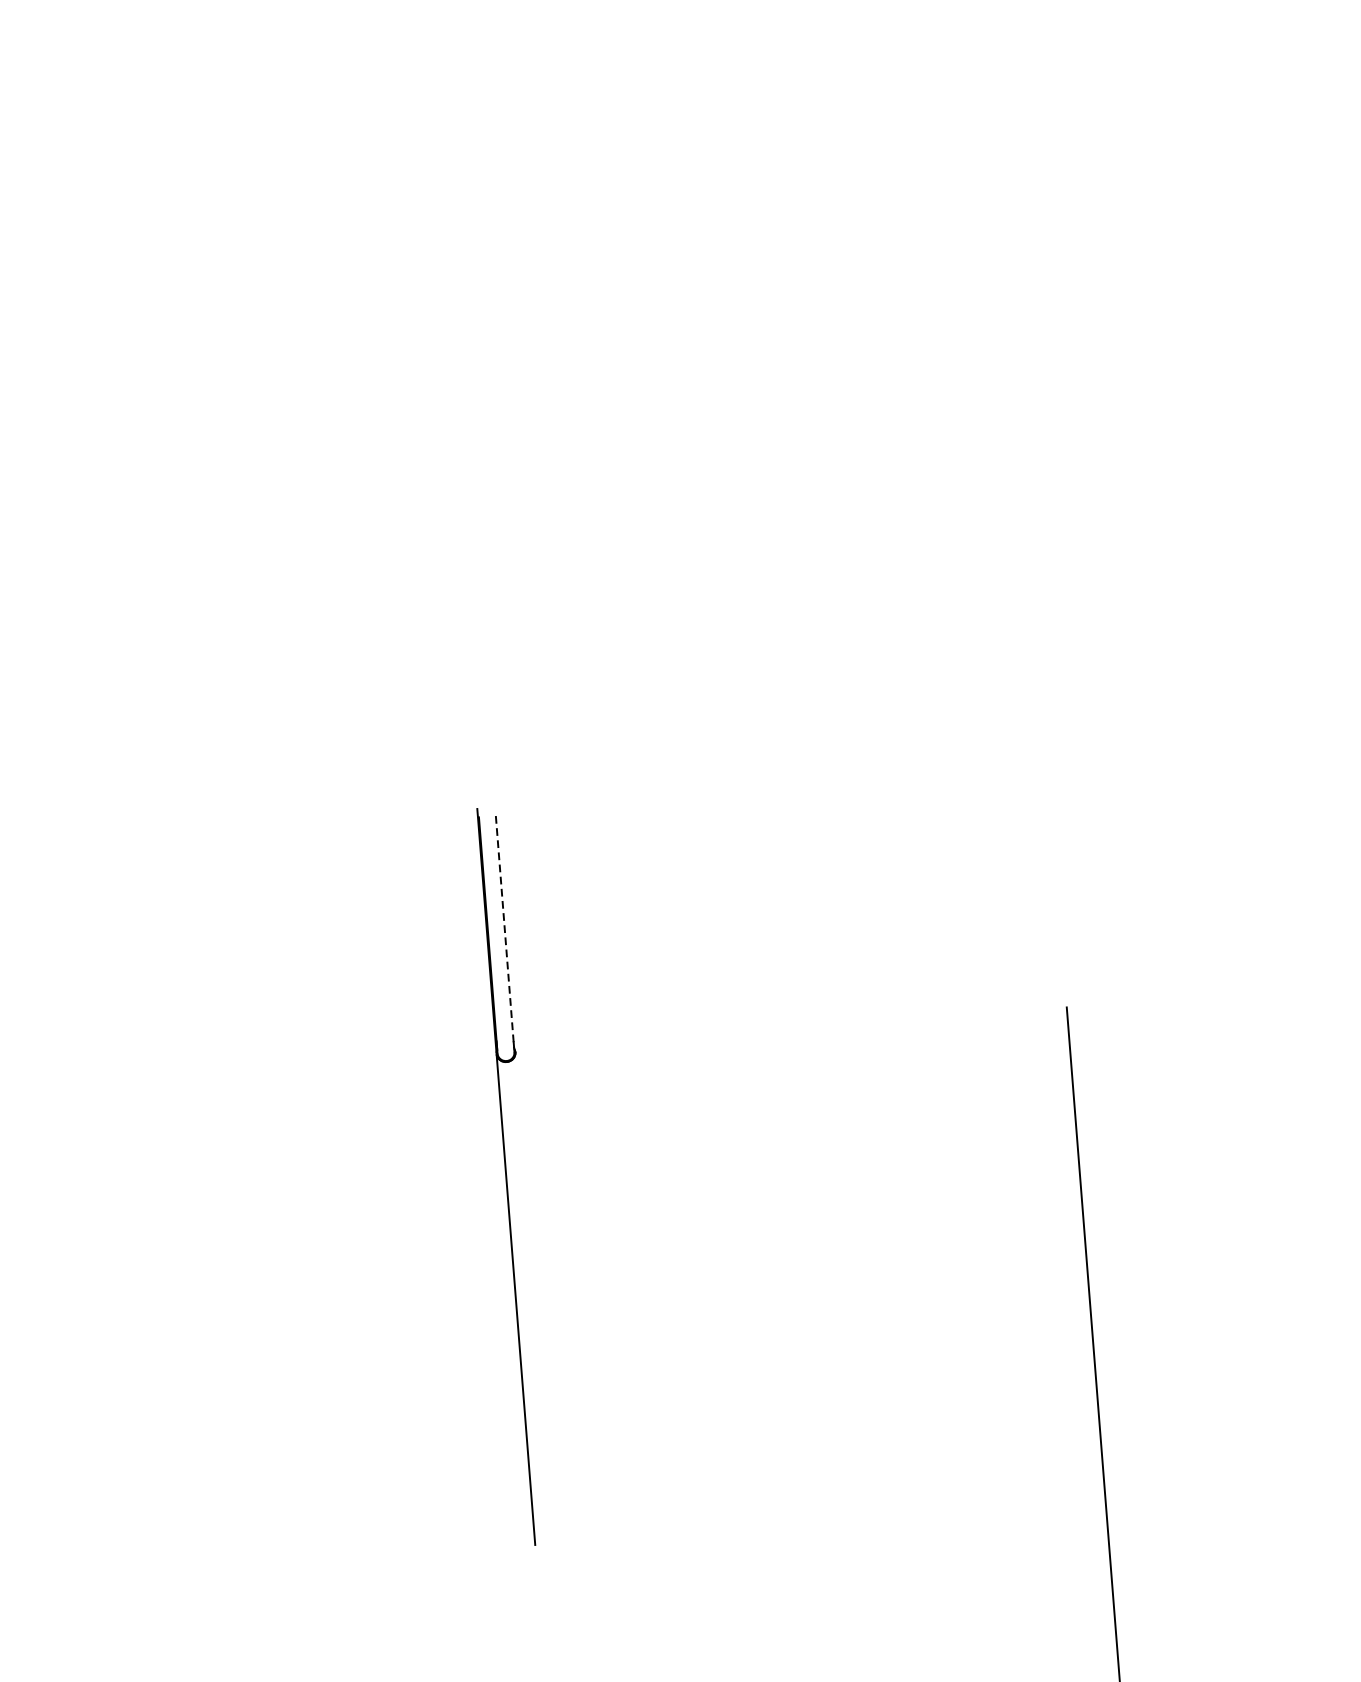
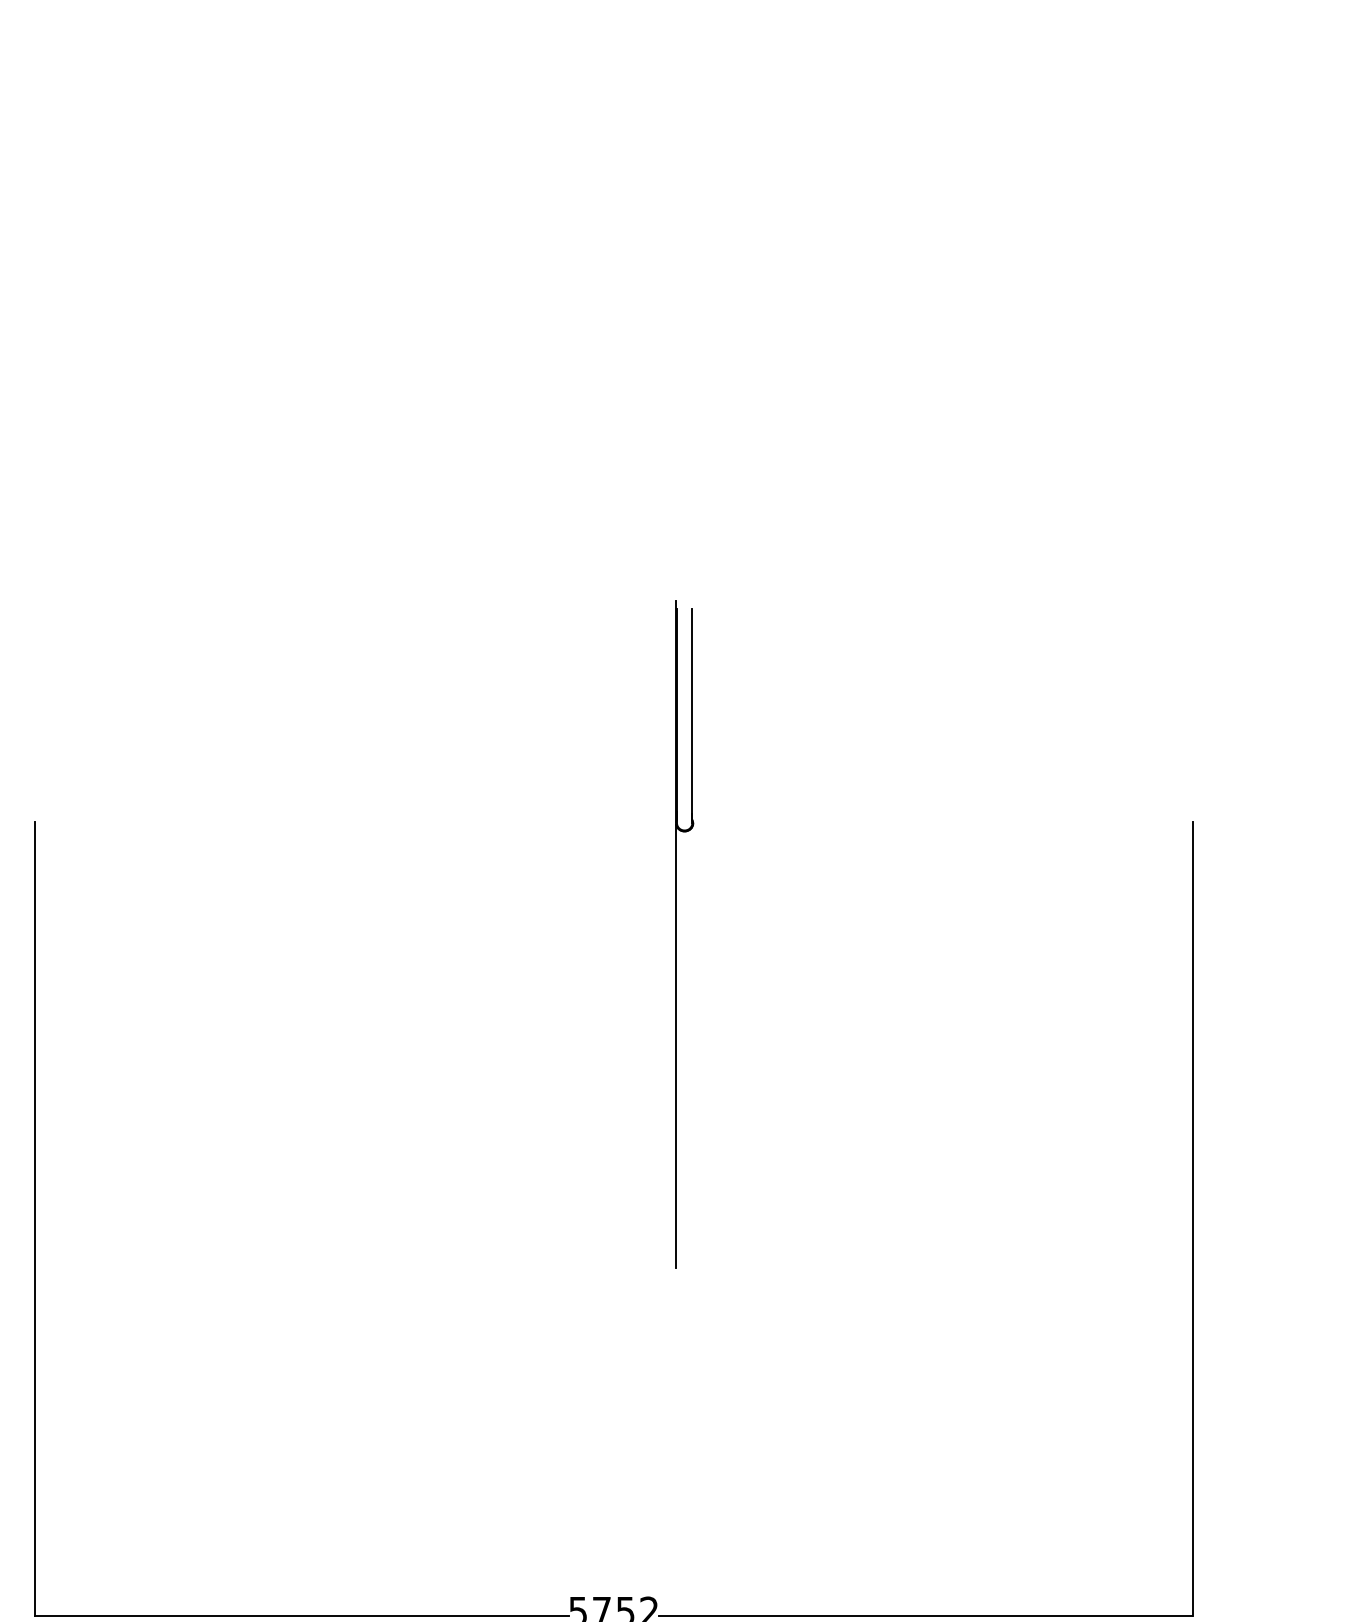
line: (505, 932) -> (692, 714), dashed -> solid

